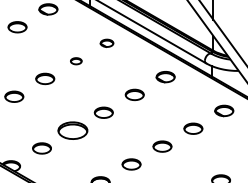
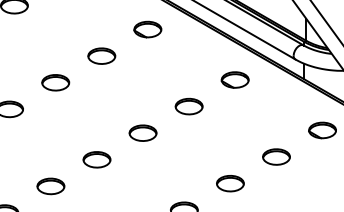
part: (106, 43) -> (147, 29), size x1.43
part: (76, 61) -> (102, 56), size x1.67
part: (72, 130) -> (96, 159), size x0.62

